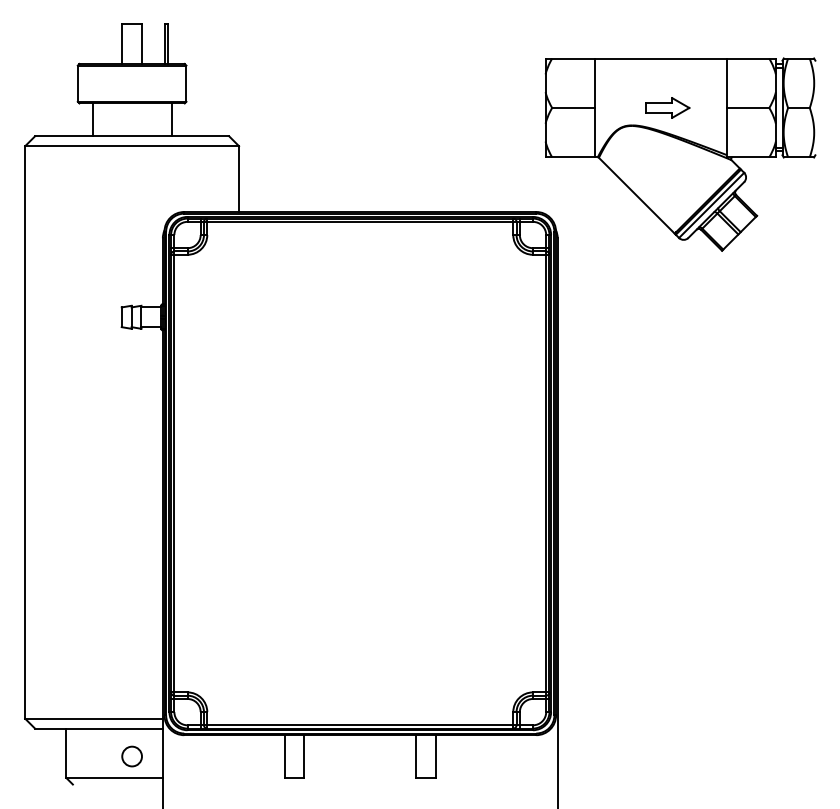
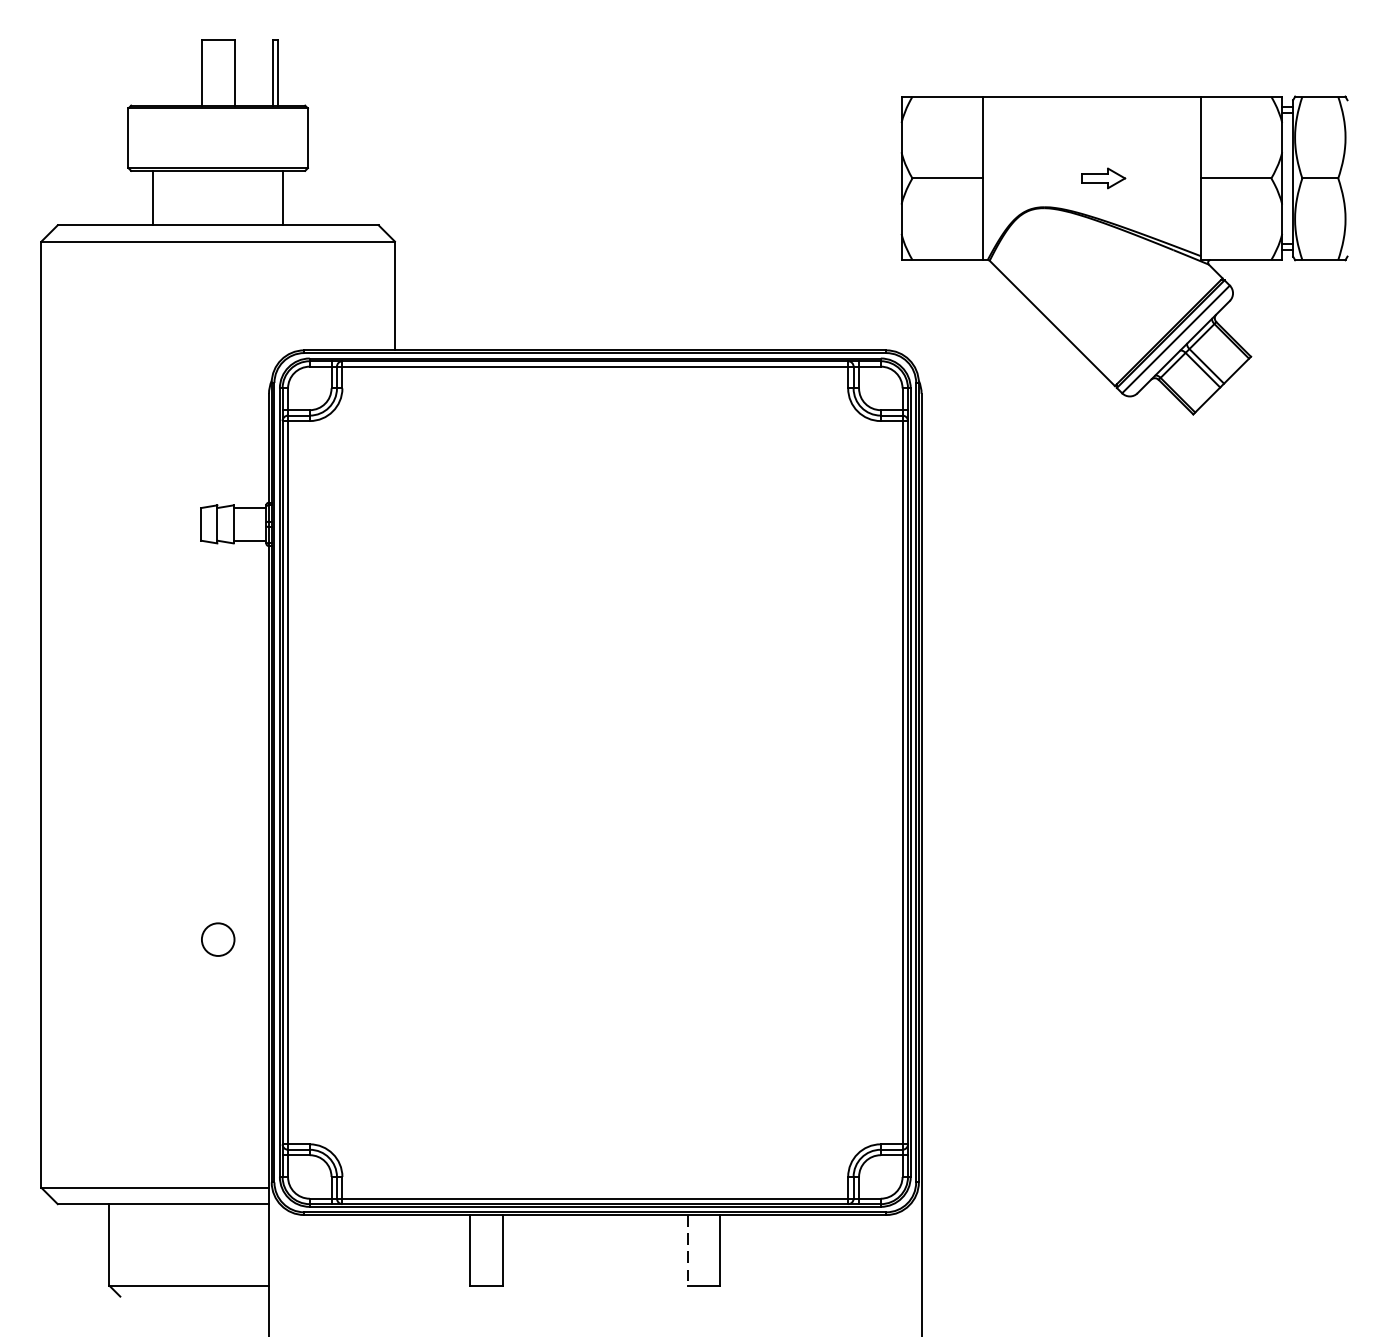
part: (667, 107) -> (1103, 177), size x0.6
circle: (131, 756) -> (217, 939), moved
line: (416, 757) -> (688, 1251), solid -> dashed

